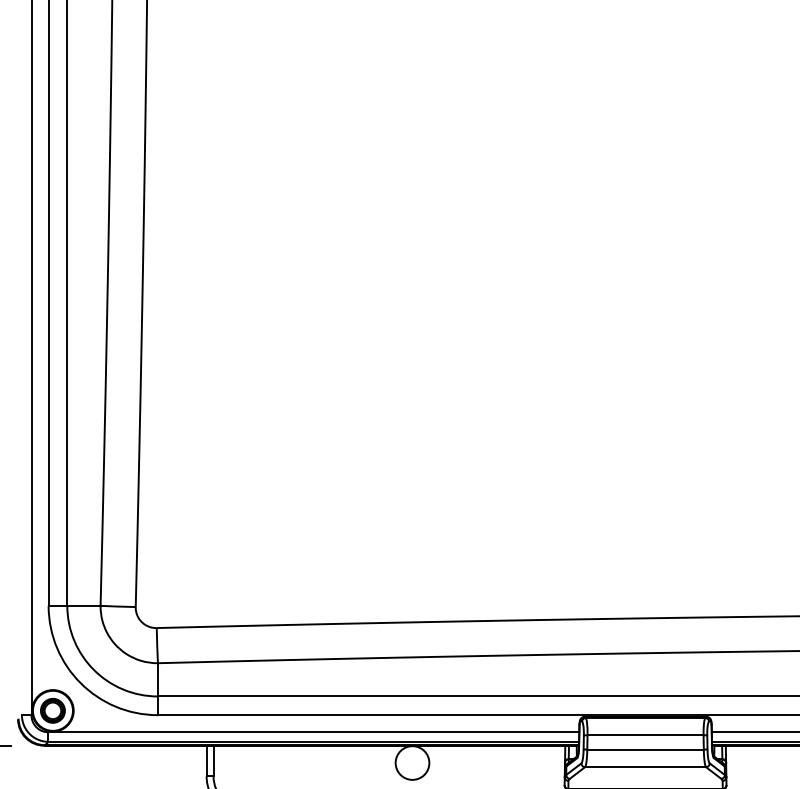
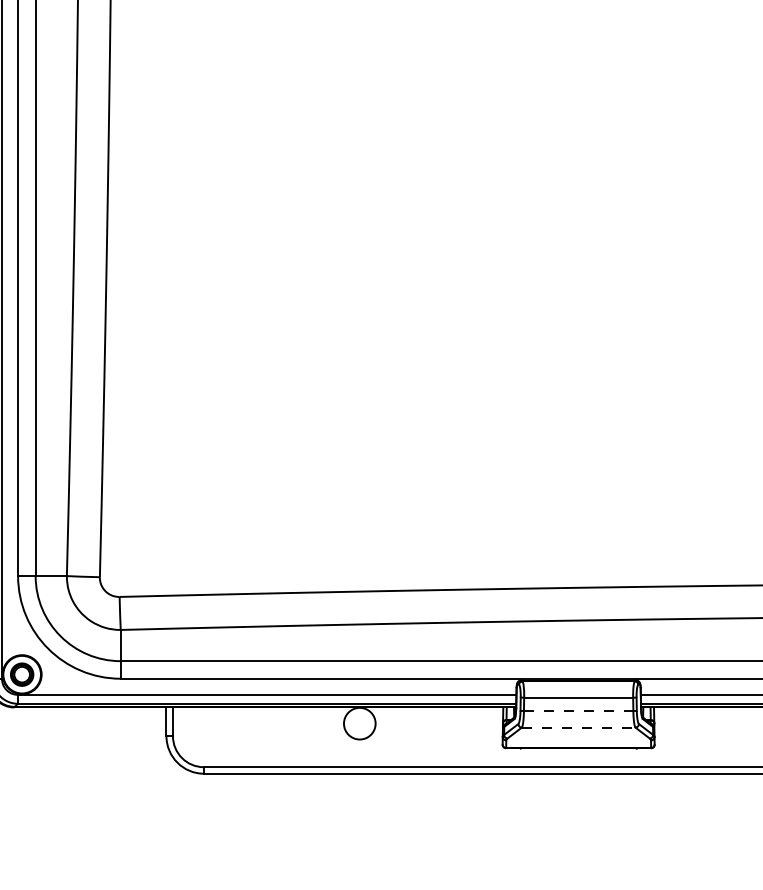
line: (645, 750) -> (578, 711), solid -> dashed
line: (645, 767) -> (578, 727), solid -> dashed

